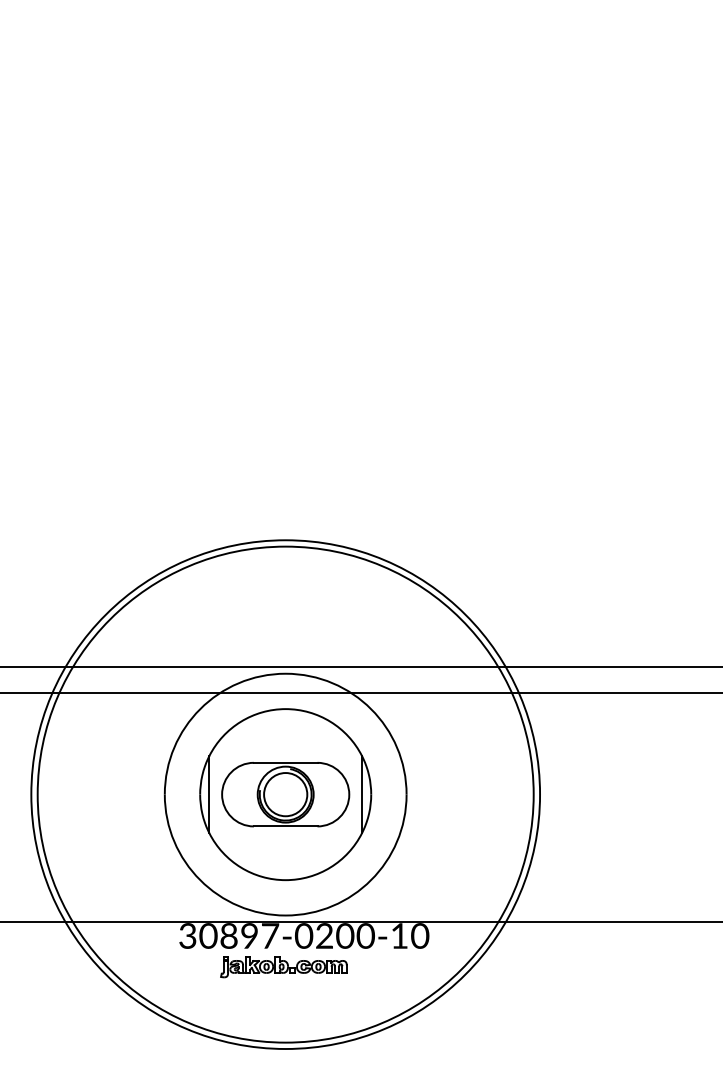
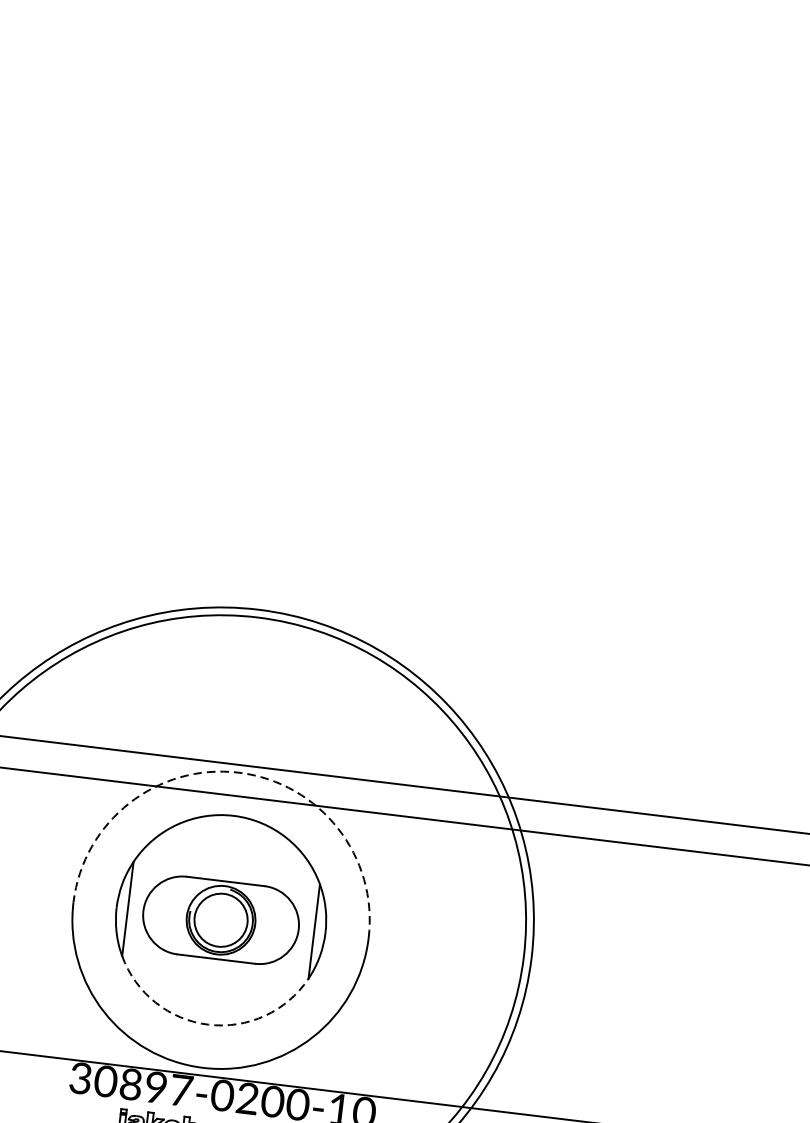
arc: (285, 673) -> (238, 772), solid -> dashed
arc: (285, 880) -> (208, 1025), solid -> dashed

